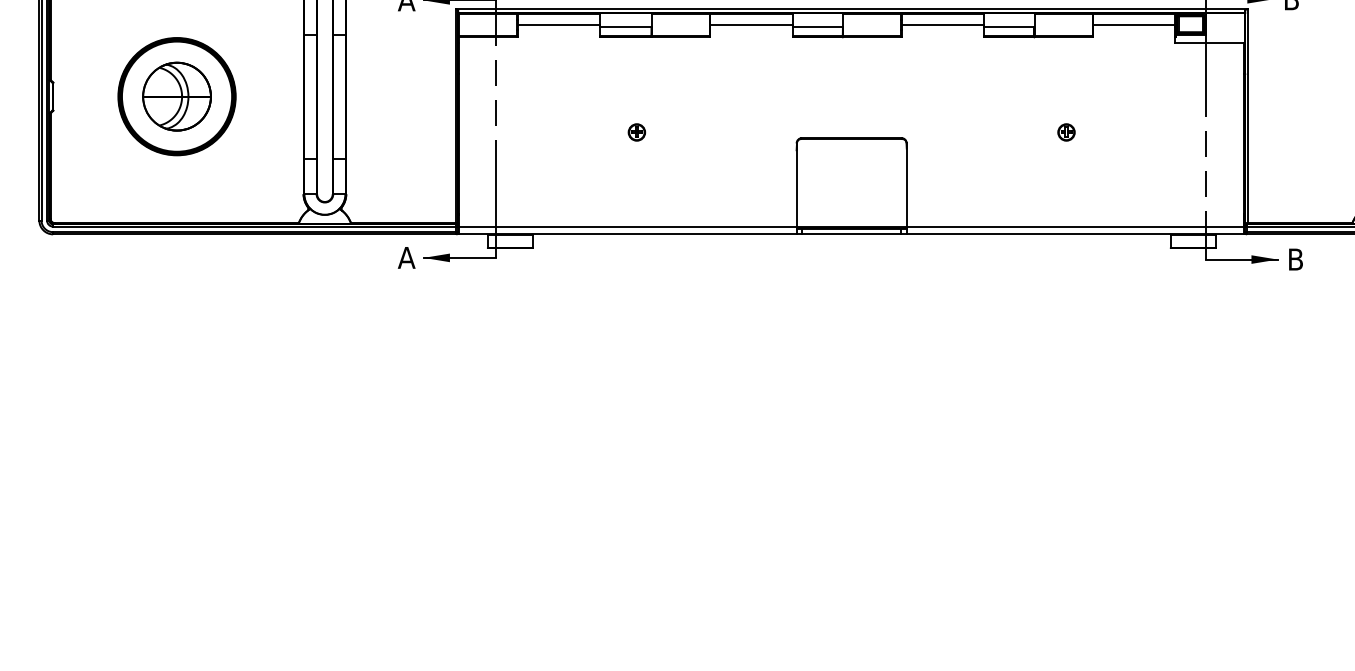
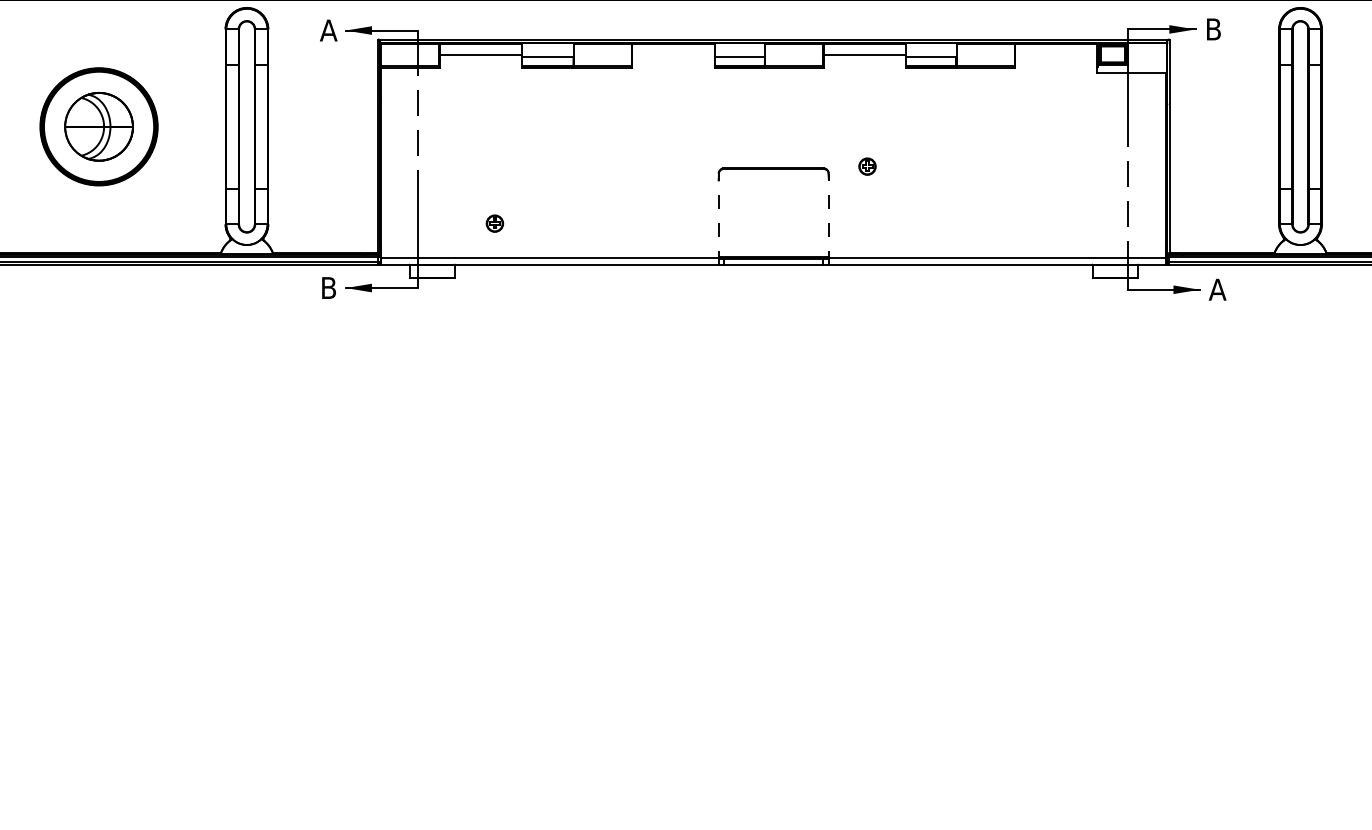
line: (751, 24) -> (673, 54), removed
line: (1134, 24) -> (1056, 54), removed
part: (636, 132) -> (494, 223), moved
part: (1066, 132) -> (867, 166), moved
line: (796, 188) -> (718, 218), solid -> dashed
line: (906, 188) -> (828, 218), solid -> dashed
text: (406, 257) -> (328, 287), A -> B
text: (1295, 259) -> (1217, 289), B -> A

